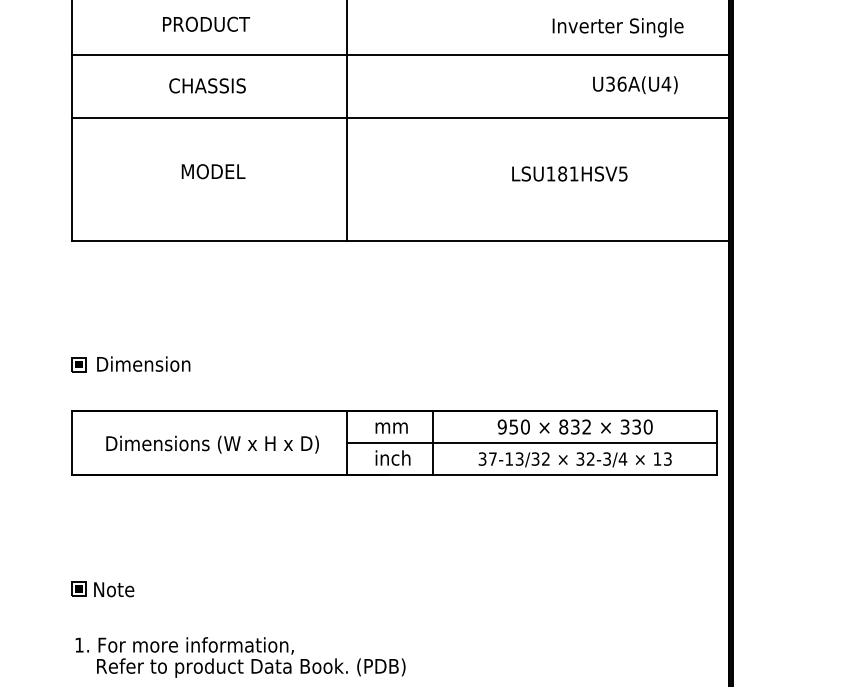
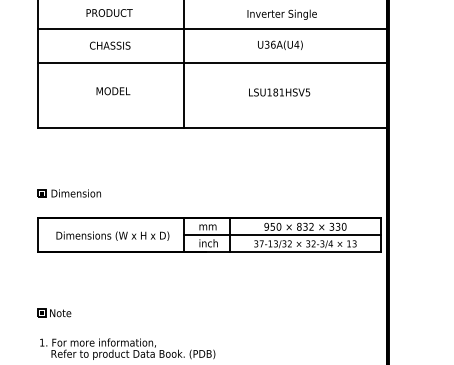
text: (616, 27) -> (281, 14), moved
text: (635, 83) -> (280, 44), moved
text: (569, 174) -> (279, 92), moved

